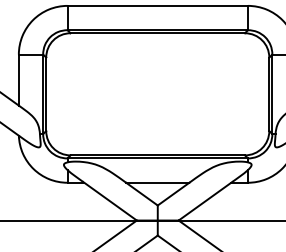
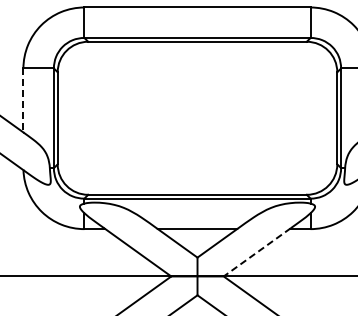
line: (18, 80) -> (23, 100), solid -> dashed
line: (204, 201) -> (256, 252), solid -> dashed

